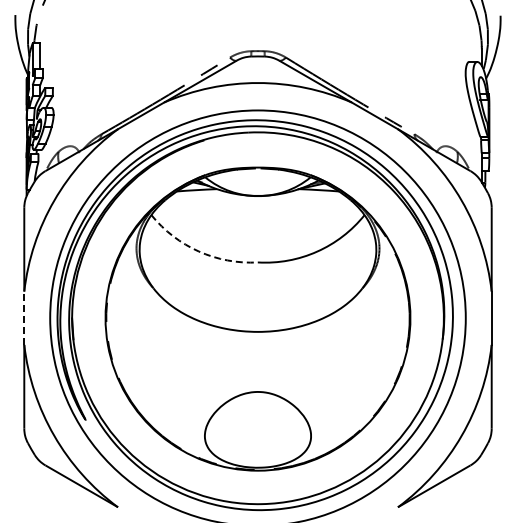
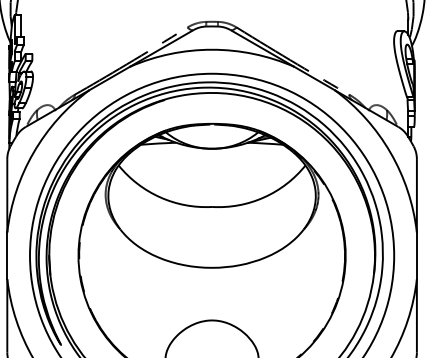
arc: (198, 251) -> (159, 197), dashed -> solid
line: (24, 318) -> (7, 256), dashed -> solid

